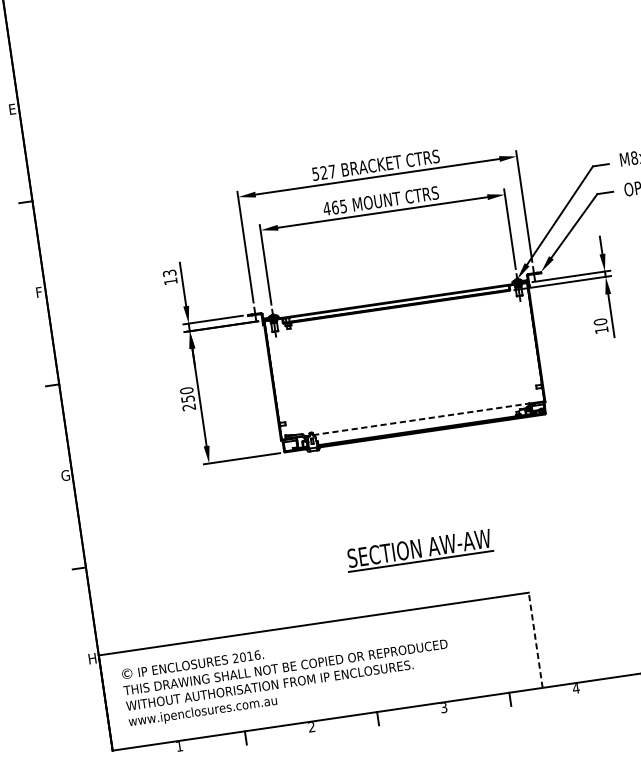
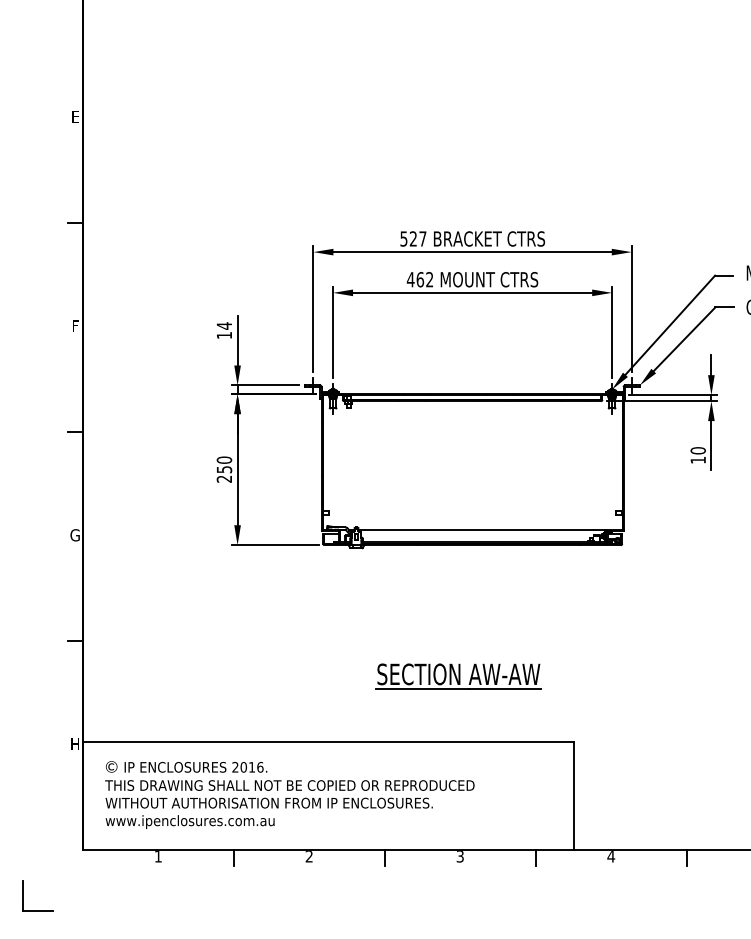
text: (343, 206) -> (429, 279), 465 -> 462
text: (169, 272) -> (224, 325), 13 -> 14
line: (420, 419) -> (481, 530), dashed -> solid
line: (535, 639) -> (573, 795), dashed -> solid

